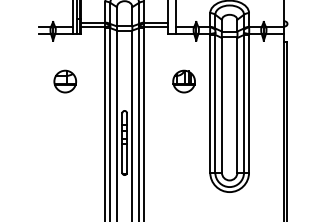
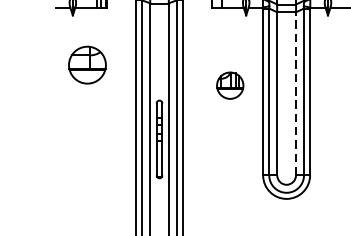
part: (65, 81) -> (87, 64), size x1.4
part: (183, 81) -> (229, 85), moved
line: (237, 104) -> (296, 92), solid -> dashed

